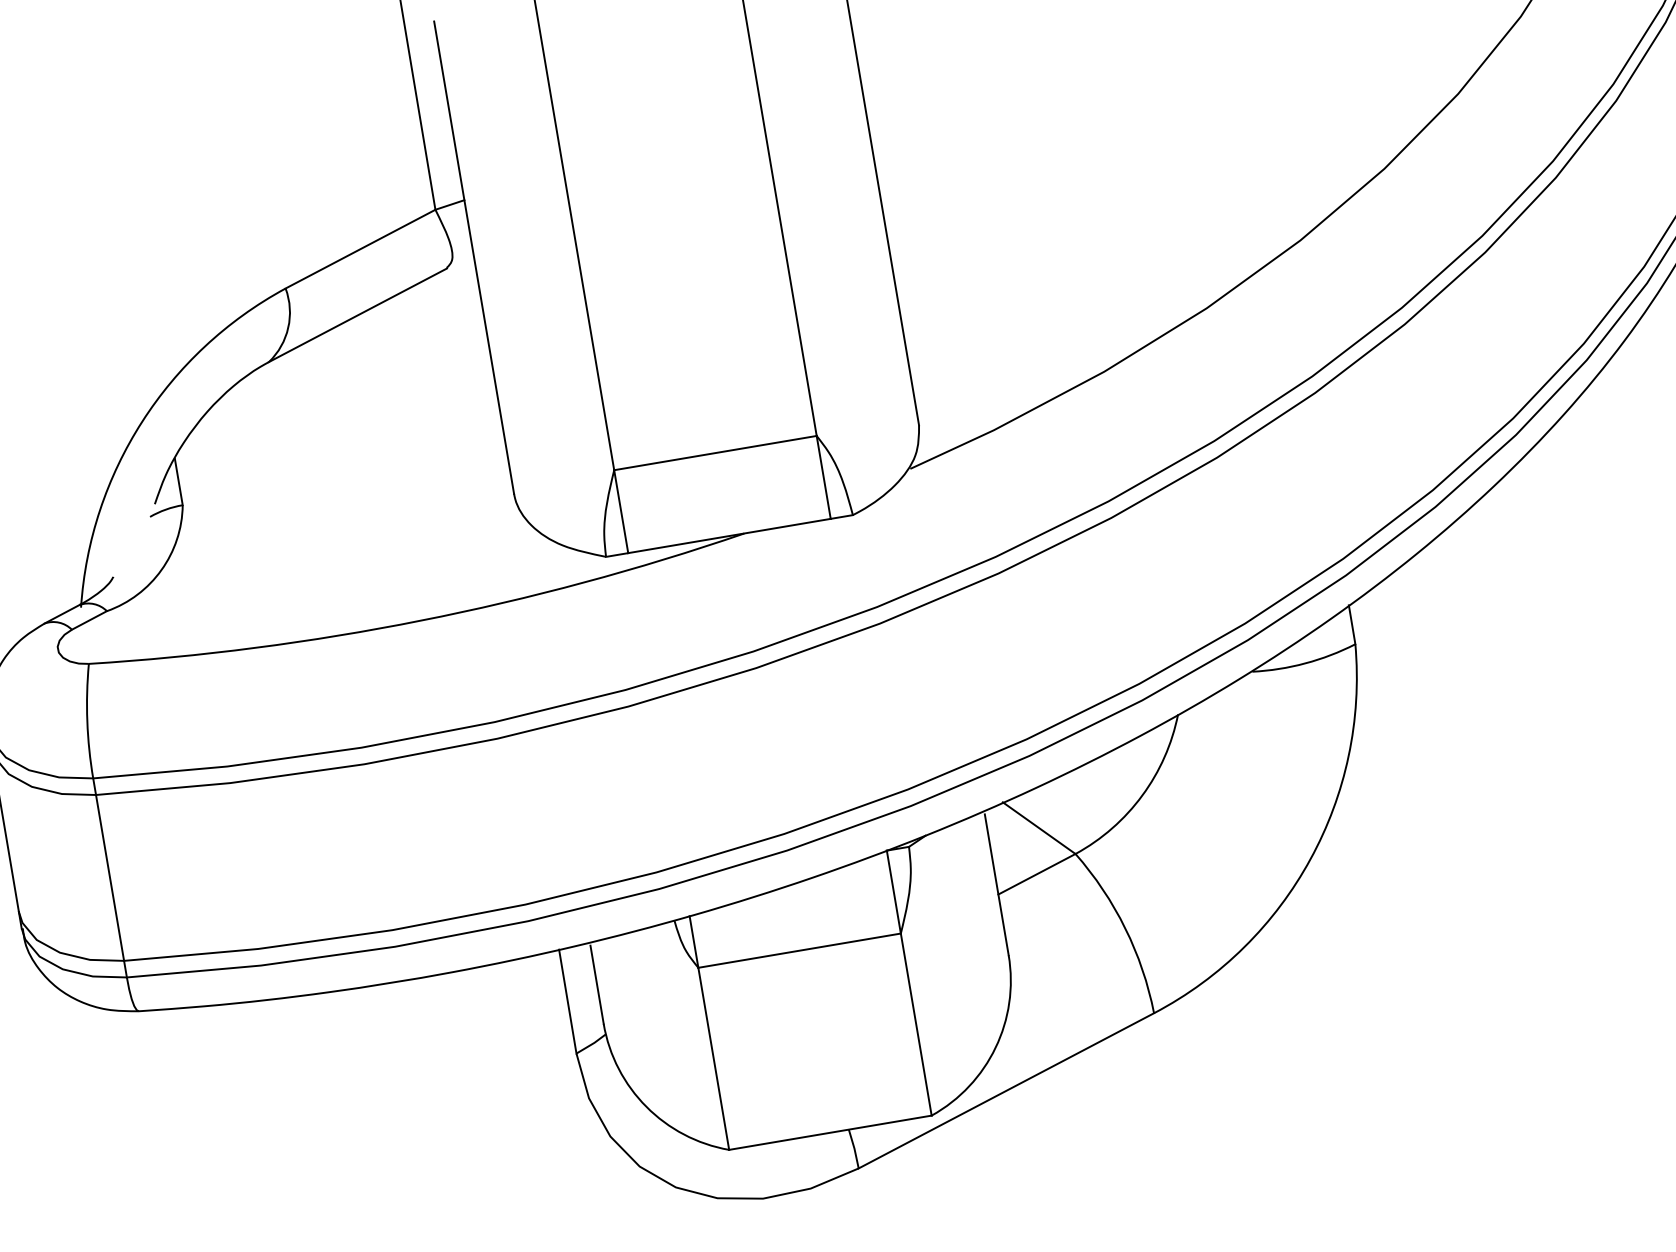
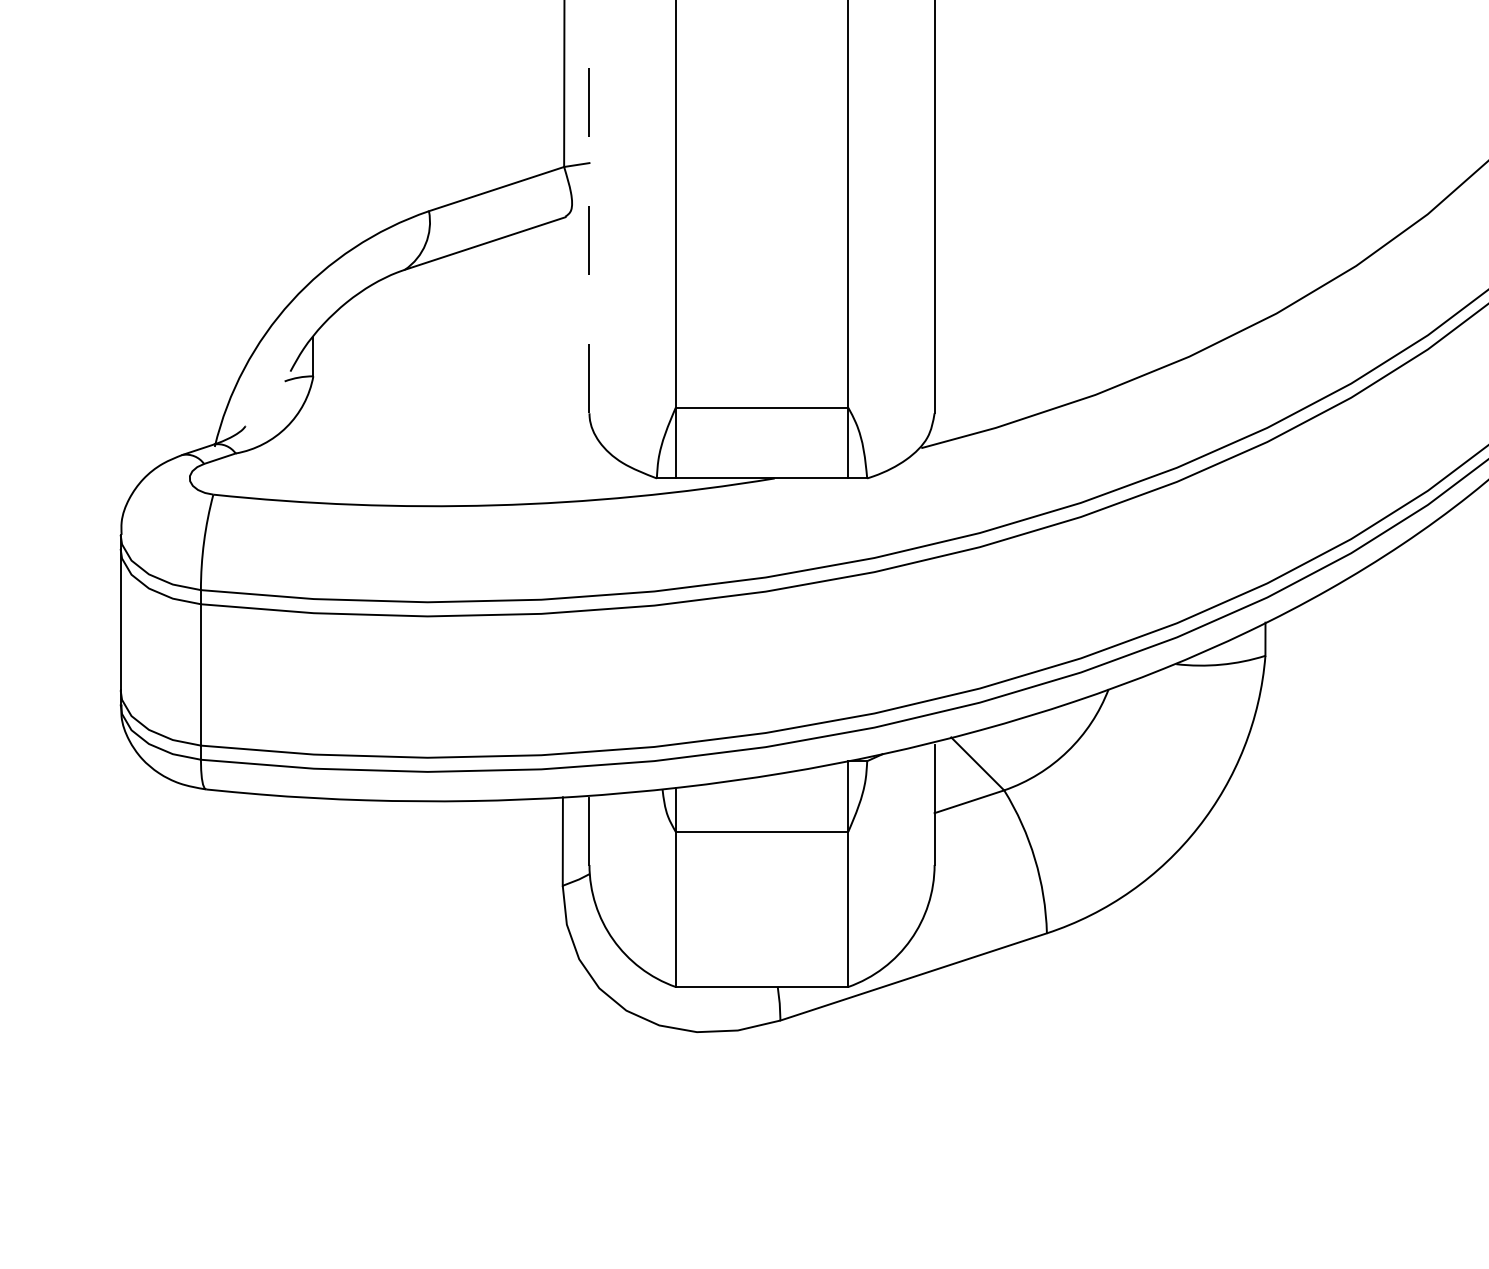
line: (474, 256) -> (589, 211), solid -> dashed

